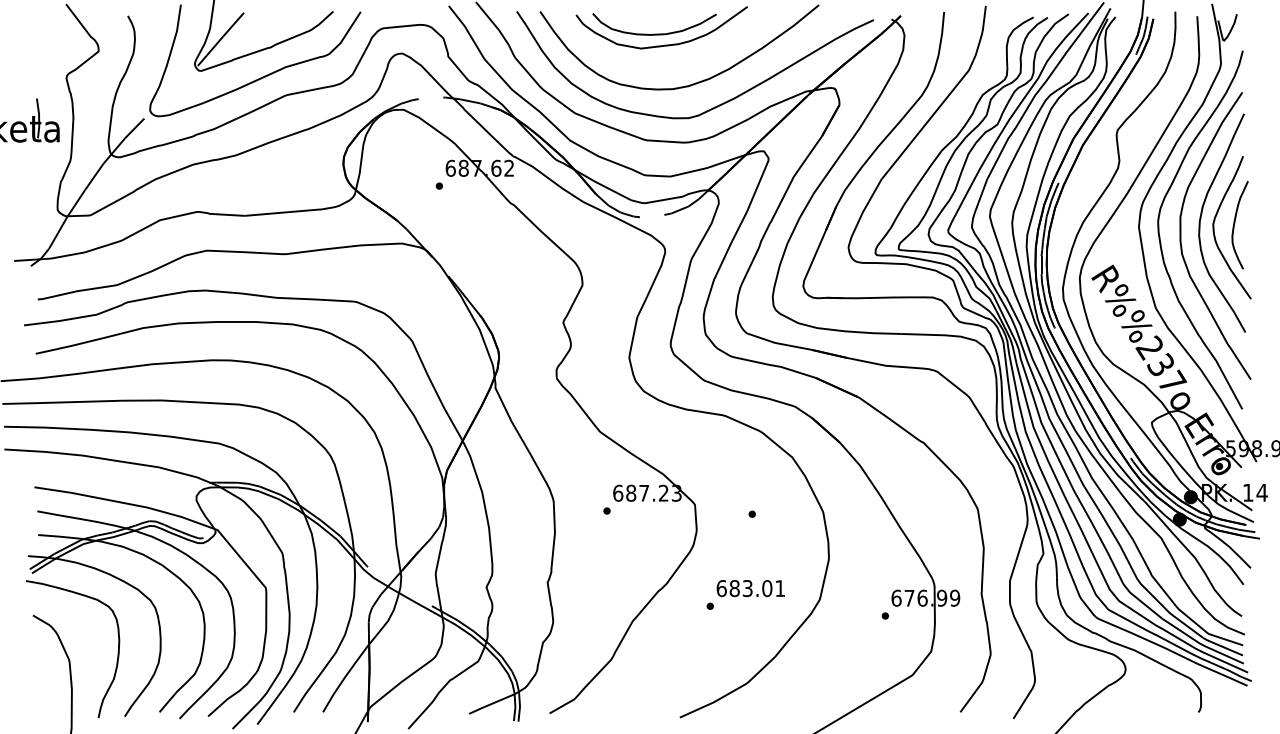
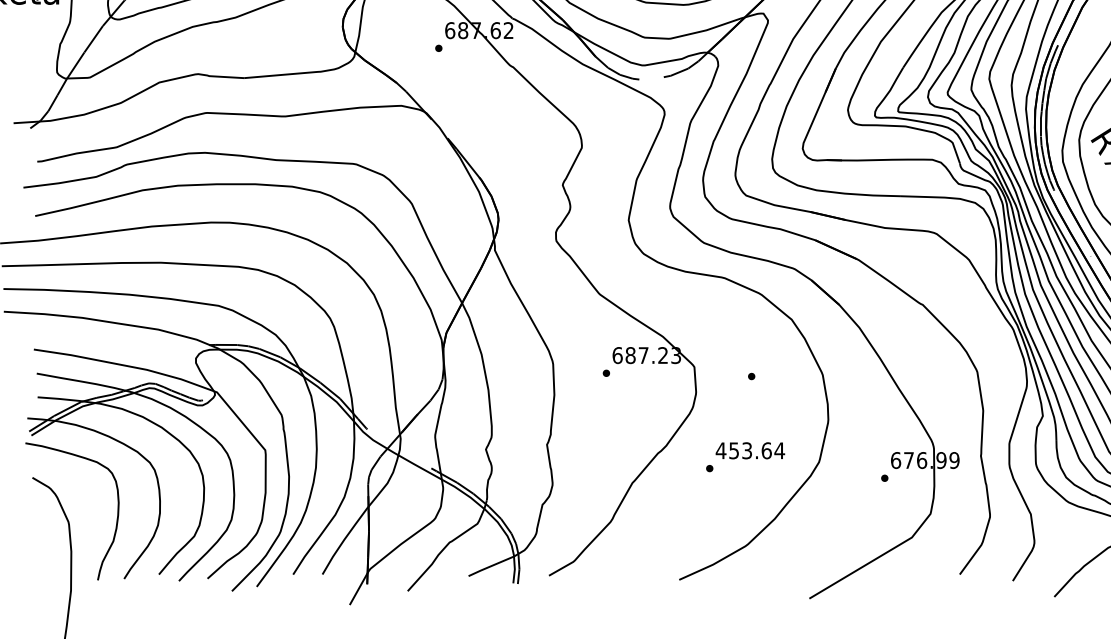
text: (750, 588) -> (749, 450), 683.01 -> 453.64

